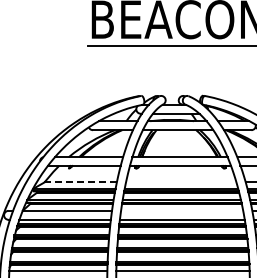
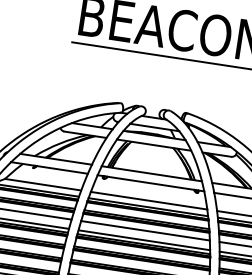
line: (80, 182) -> (42, 184), dashed -> solid
line: (180, 182) -> (148, 200), added
line: (182, 210) -> (145, 230), added

